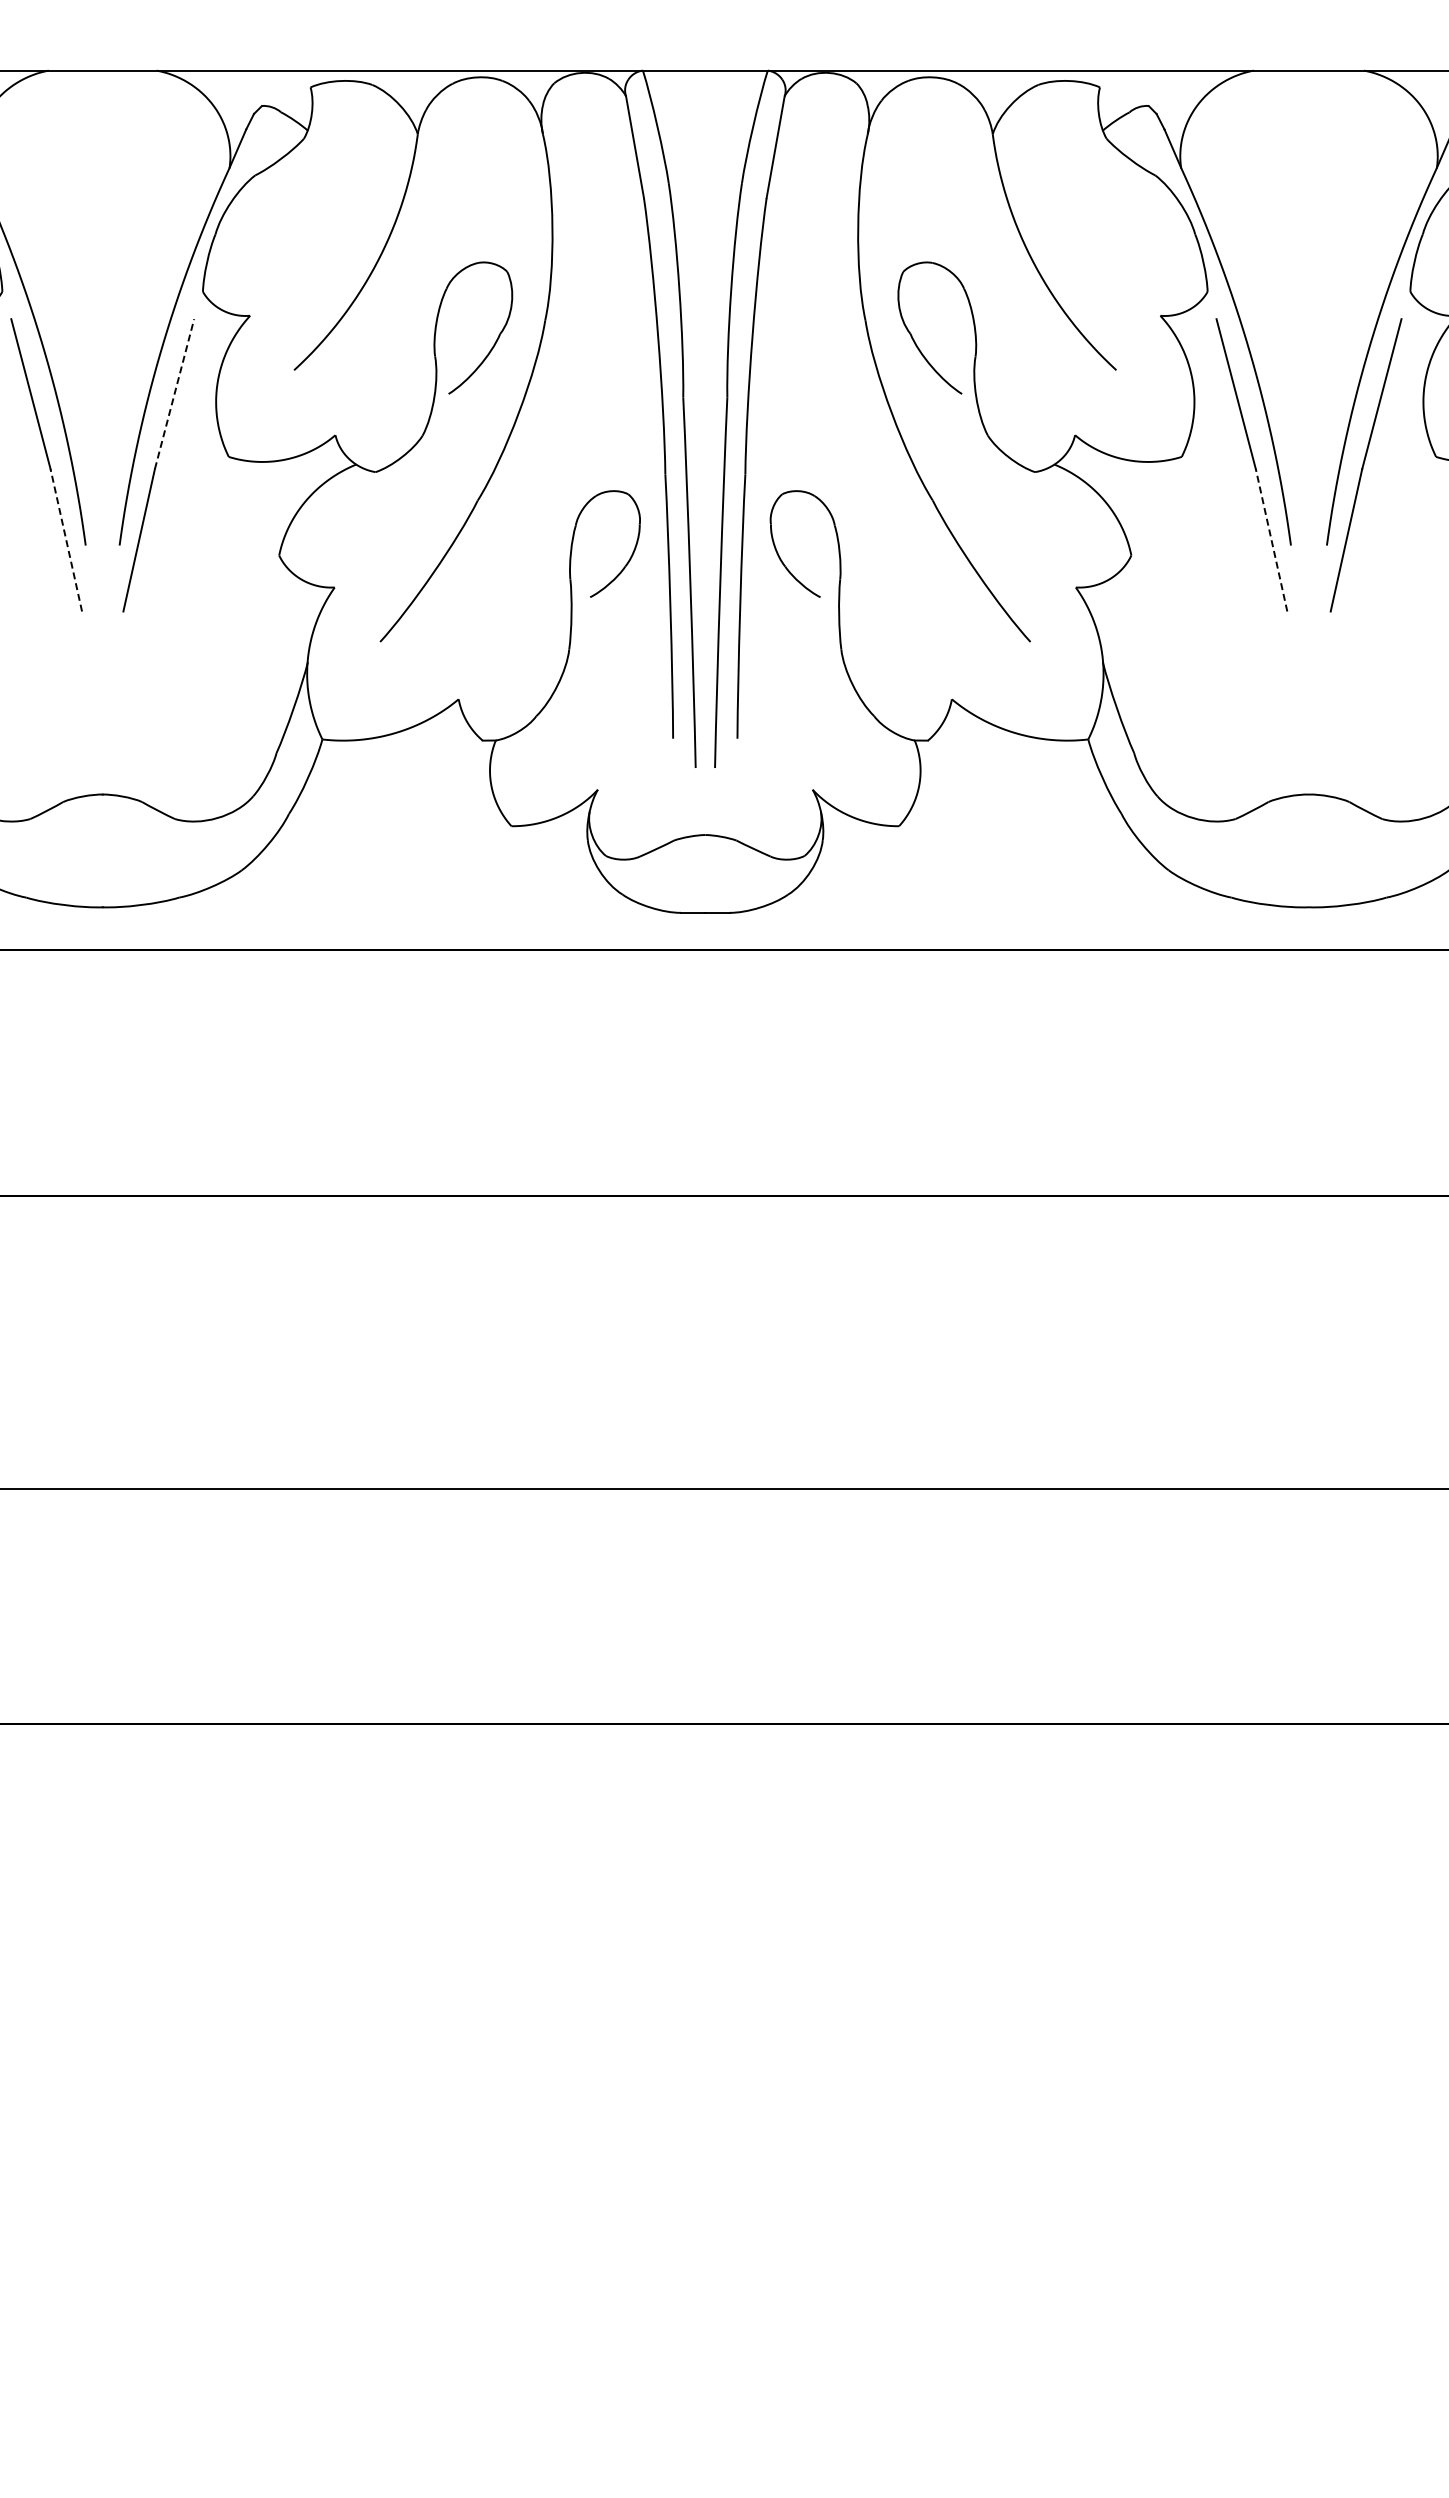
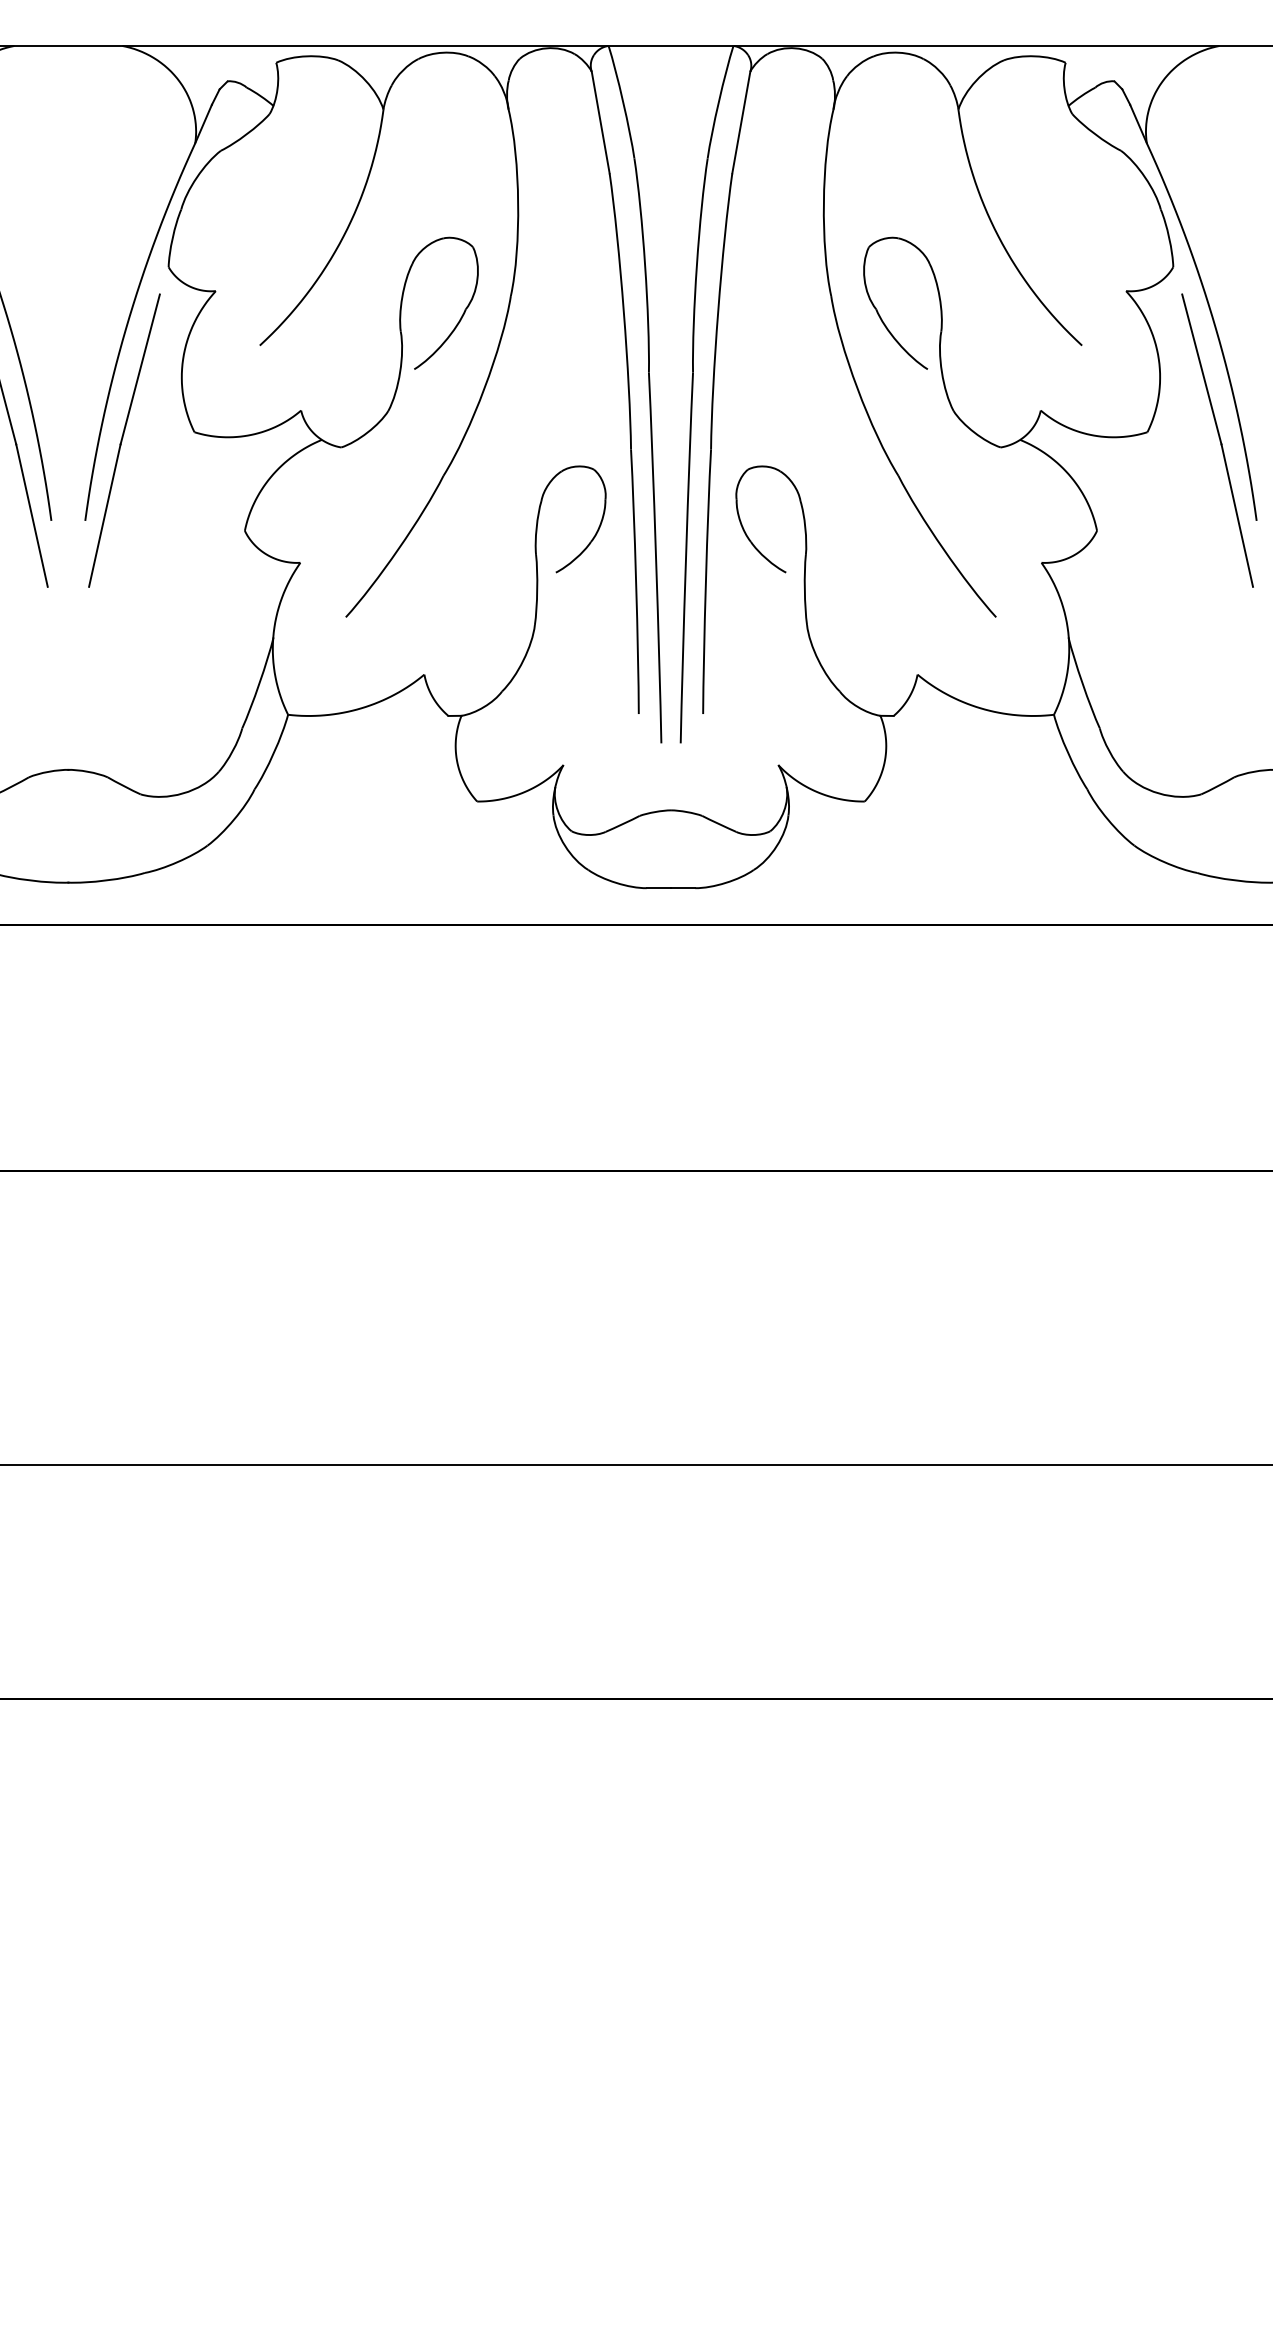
line: (174, 393) -> (140, 368), dashed -> solid
line: (66, 540) -> (32, 515), dashed -> solid
line: (1271, 540) -> (1237, 515), dashed -> solid

